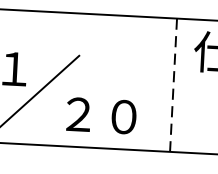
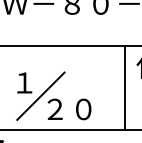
line: (173, 84) -> (124, 87), dashed -> solid
text: (101, 115) -> (69, 109), moved

